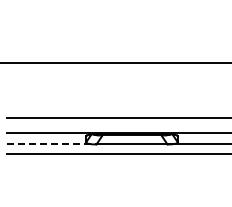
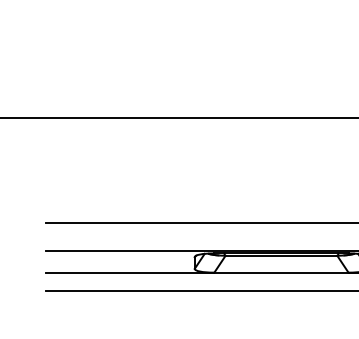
line: (52, 144) -> (131, 272), dashed -> solid

